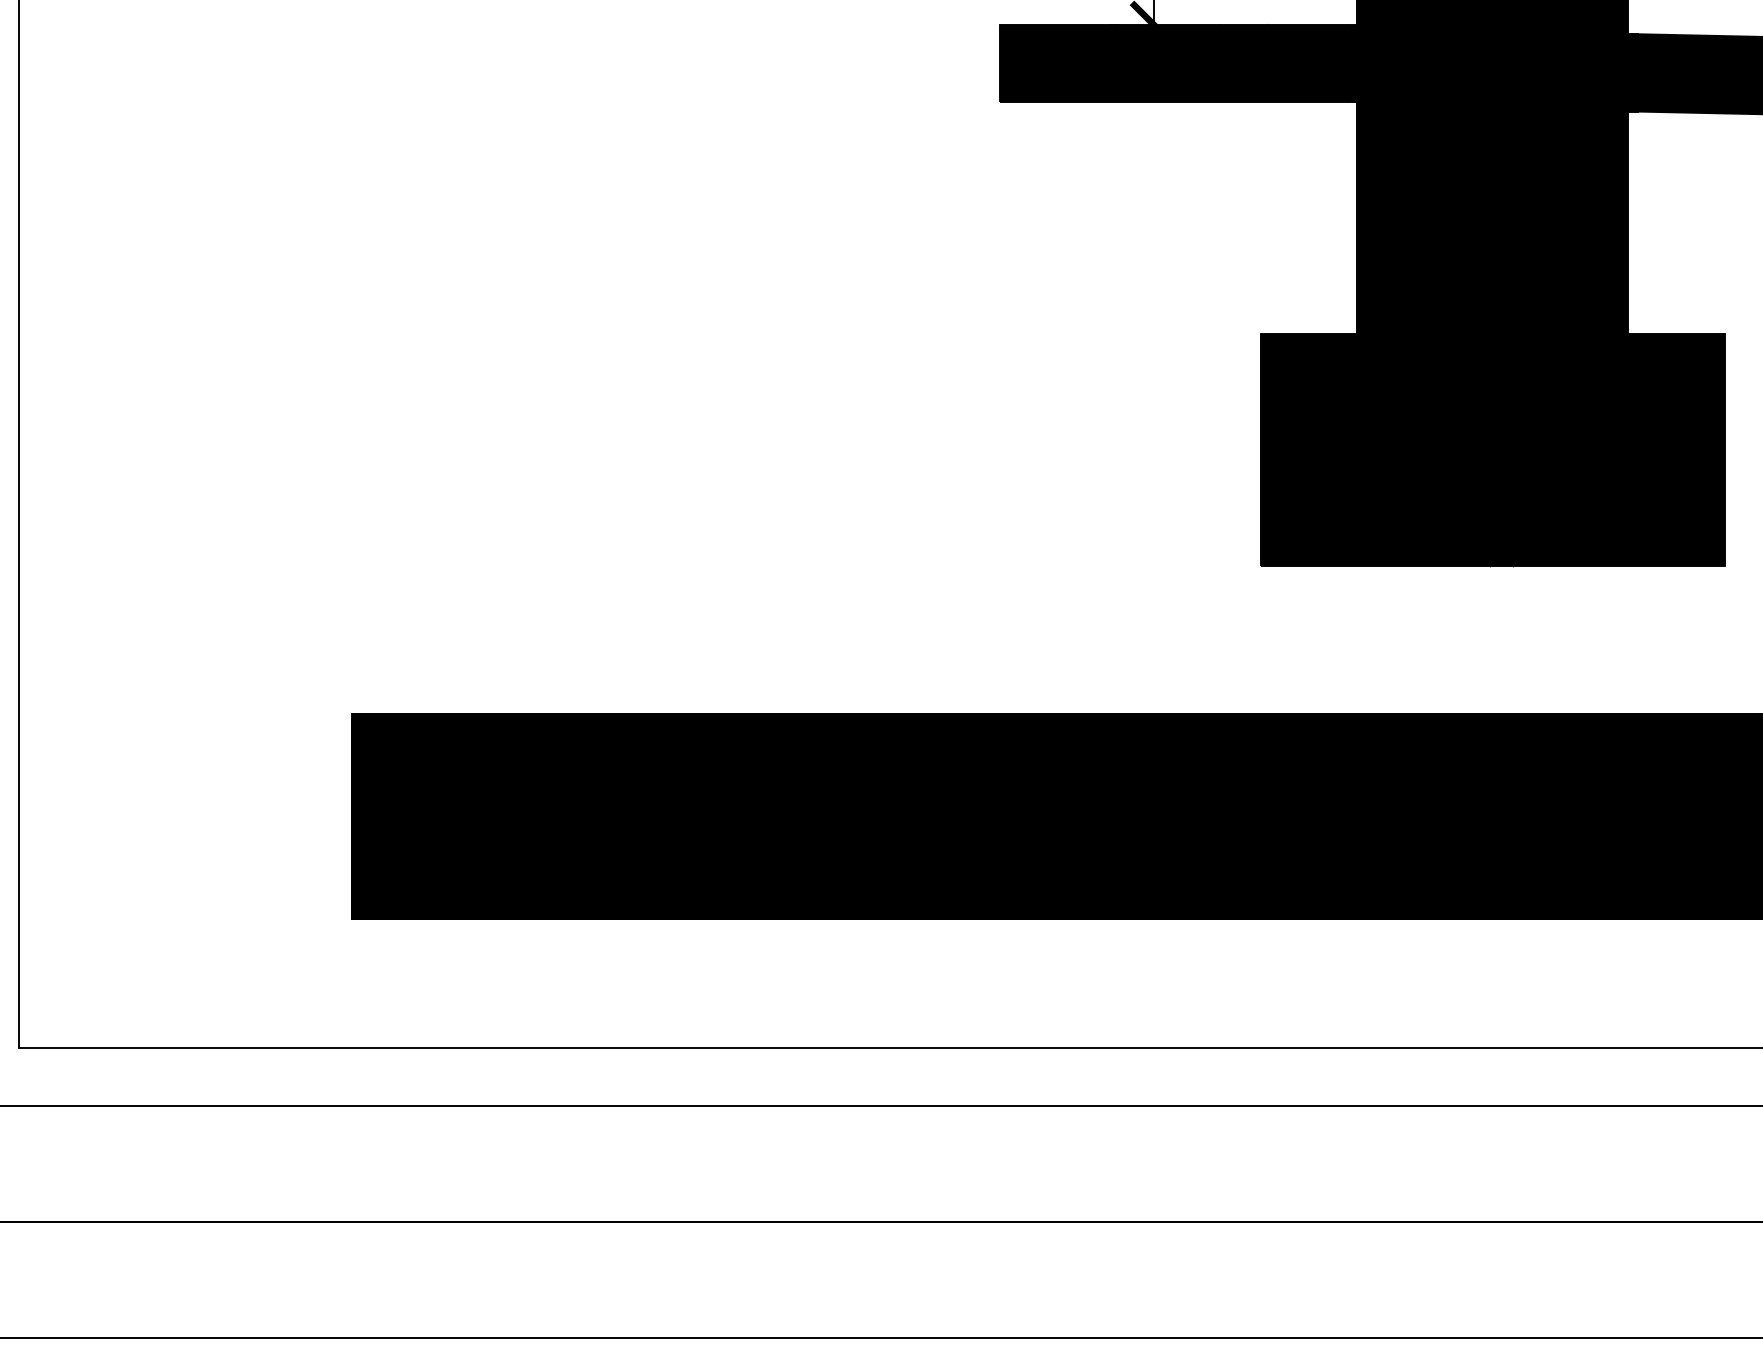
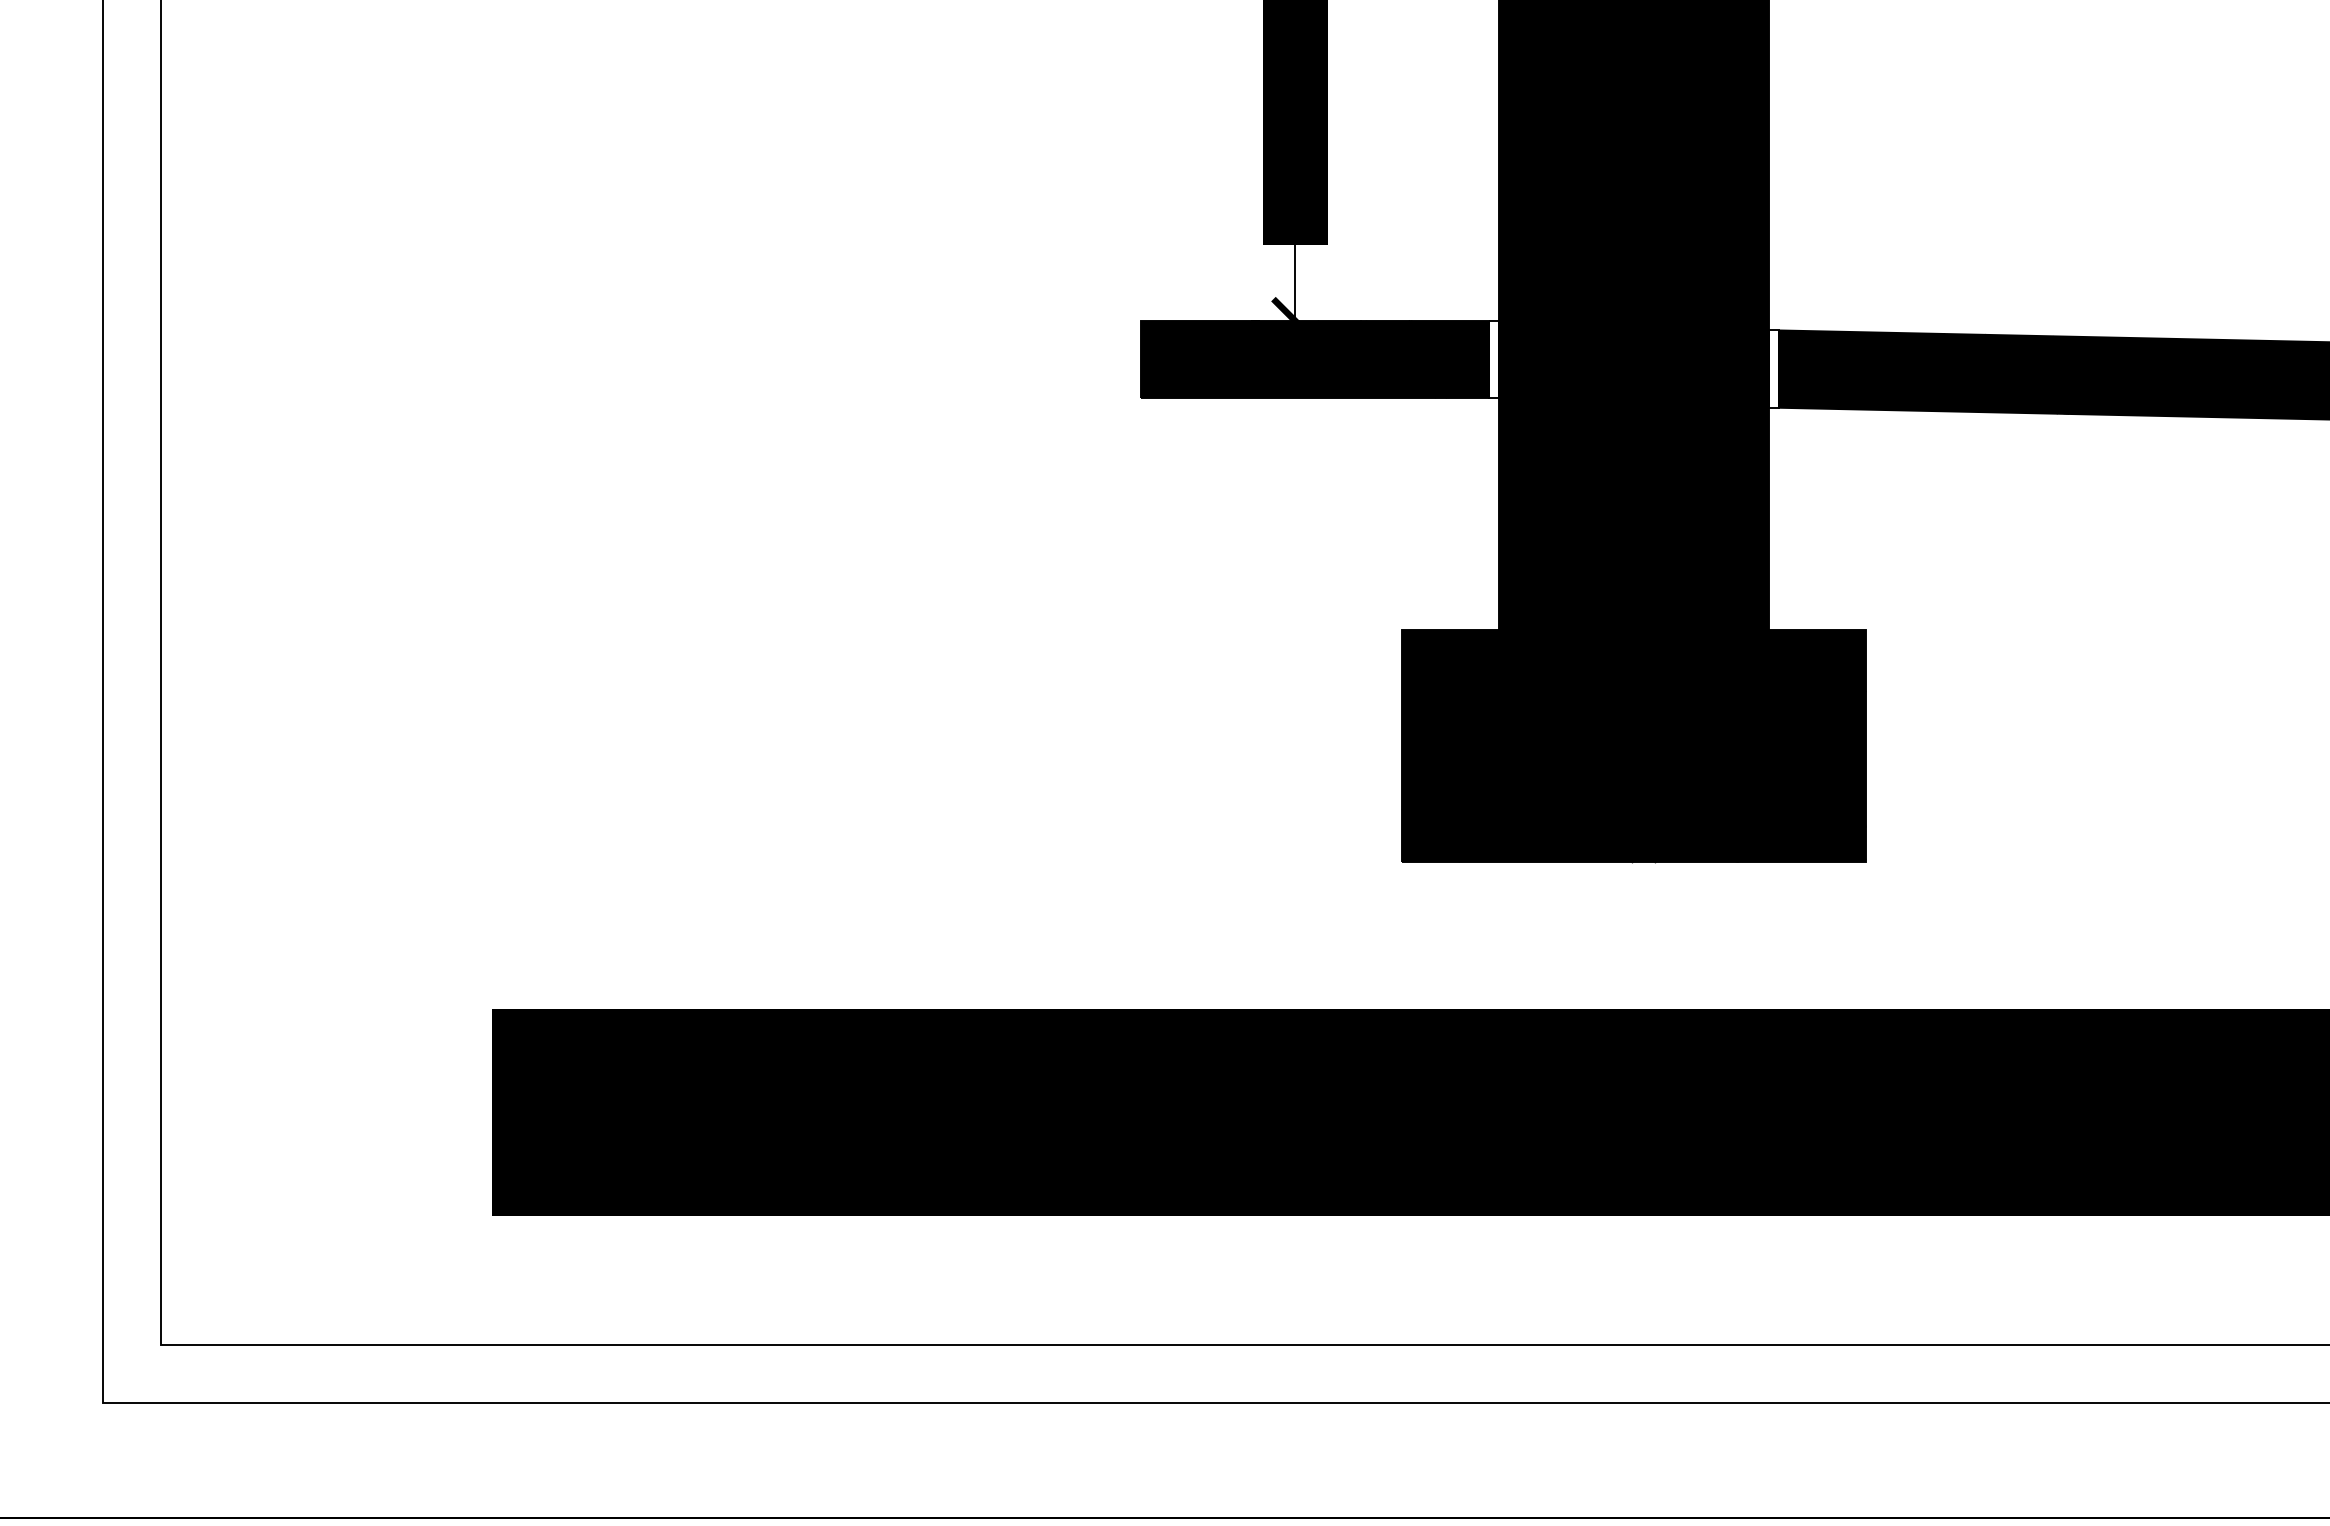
fill: (1352, 63) -> (1493, 359), removed
fill: (1633, 72) -> (1774, 368), removed

